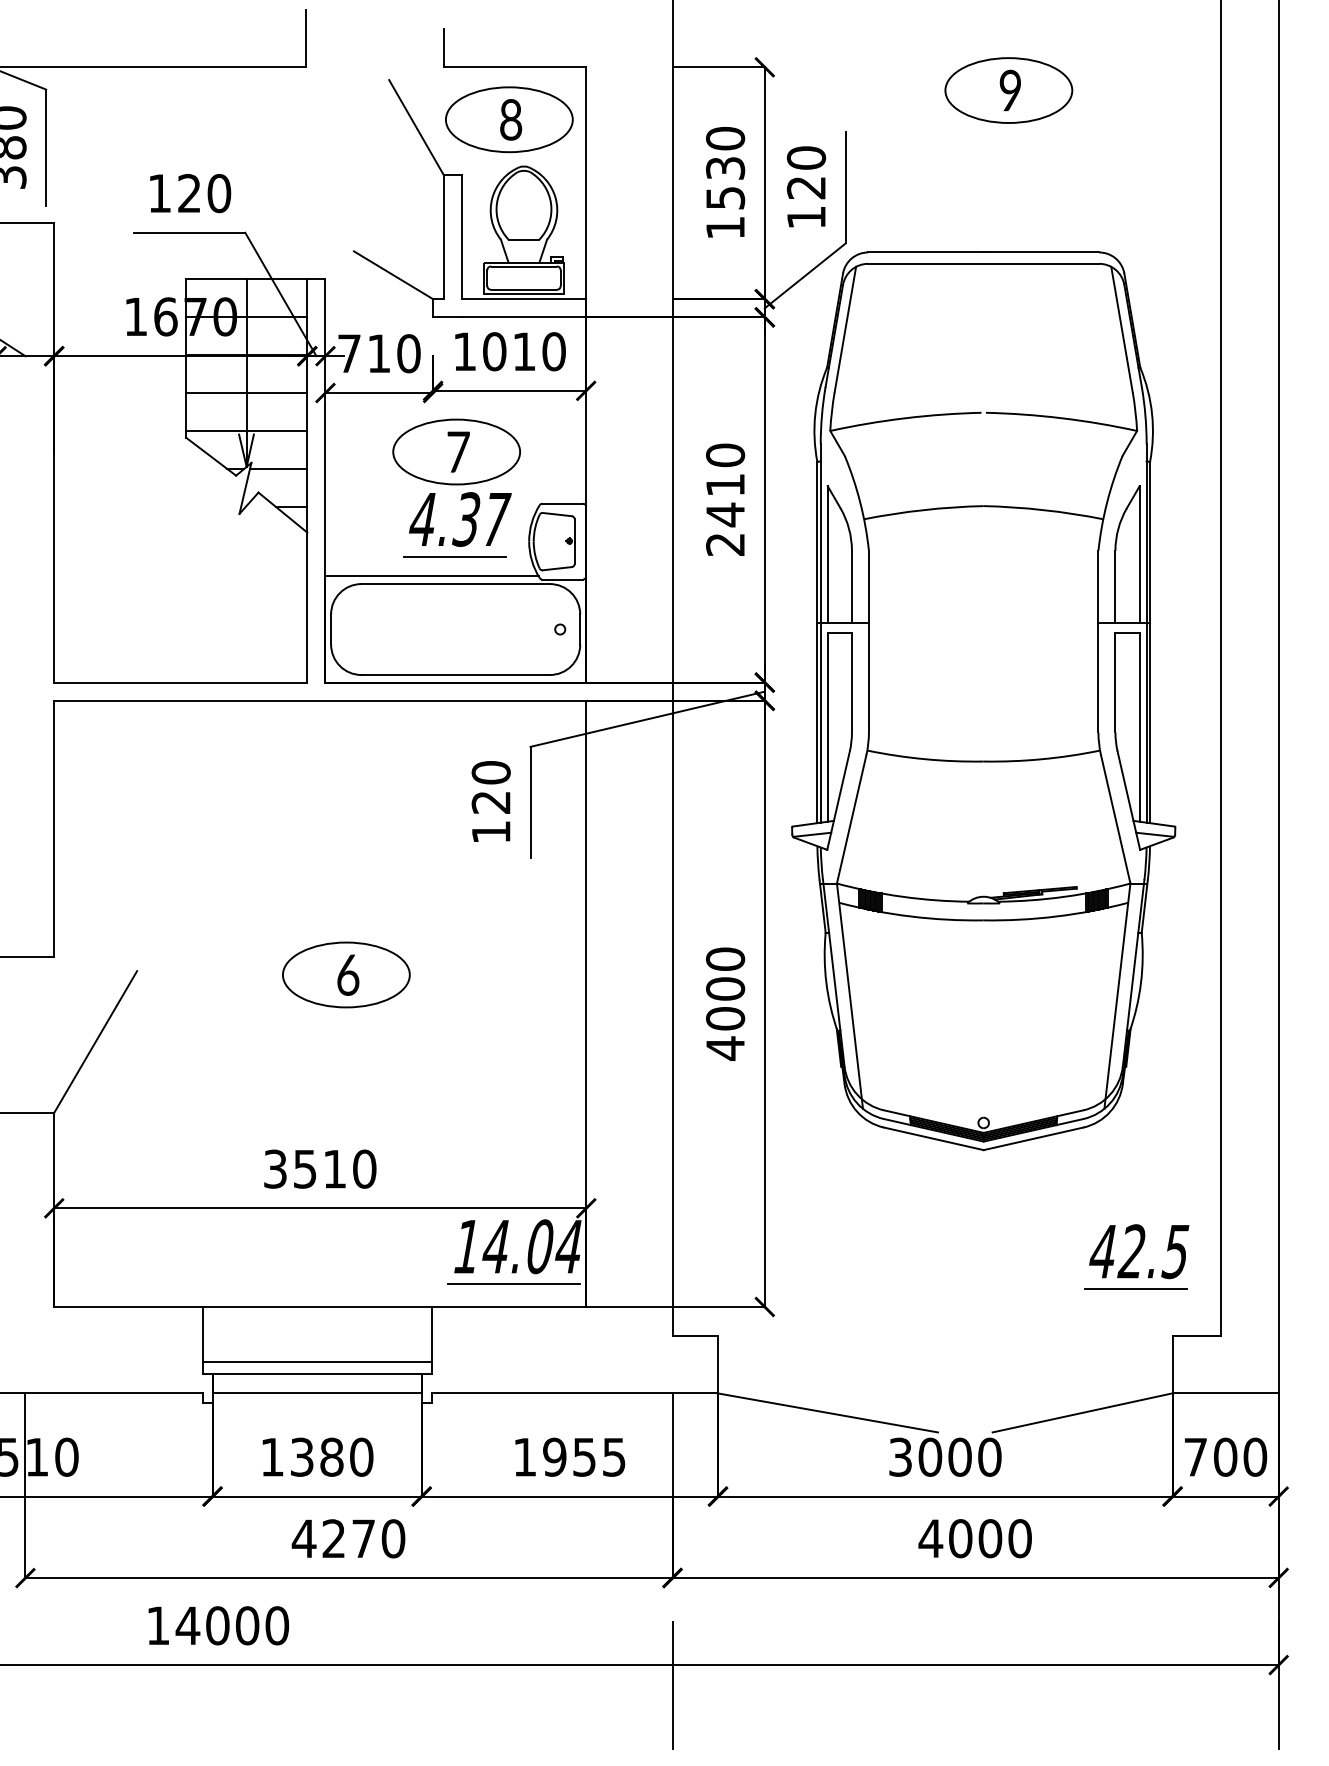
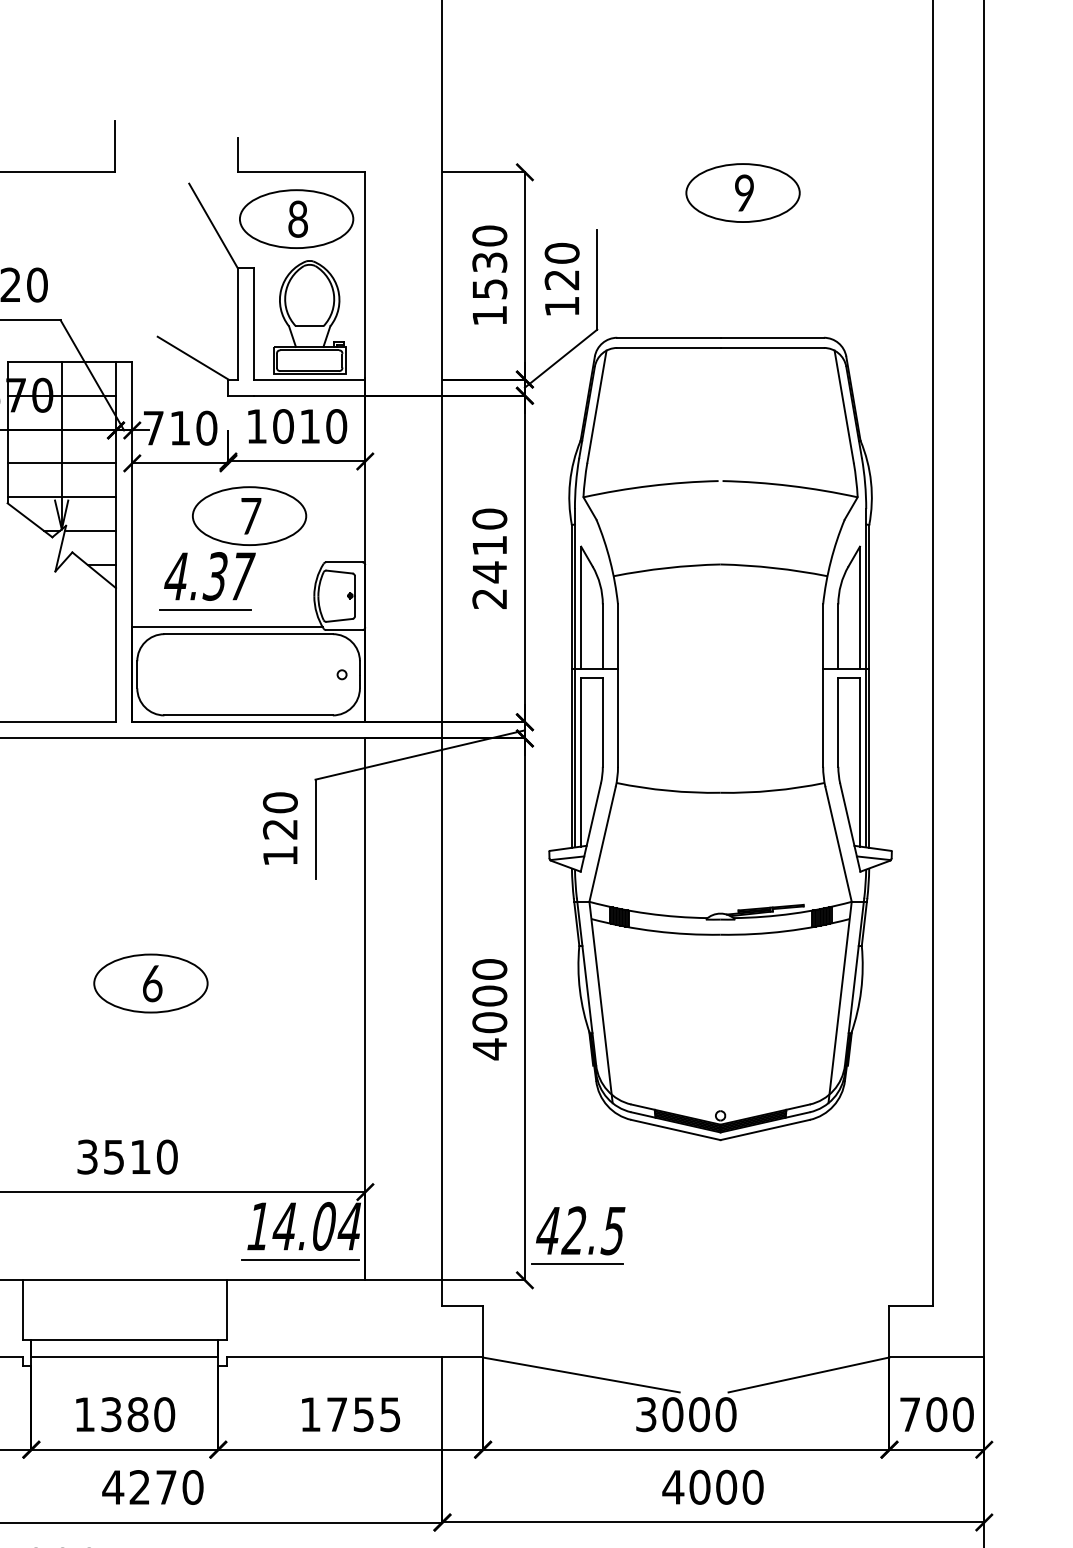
part: (462, 520) -> (211, 577), moved
part: (1136, 1256) -> (578, 1235), moved
line: (316, 1361) -> (124, 1329), removed
text: (554, 1456) -> (336, 1413), 1955 -> 1755

